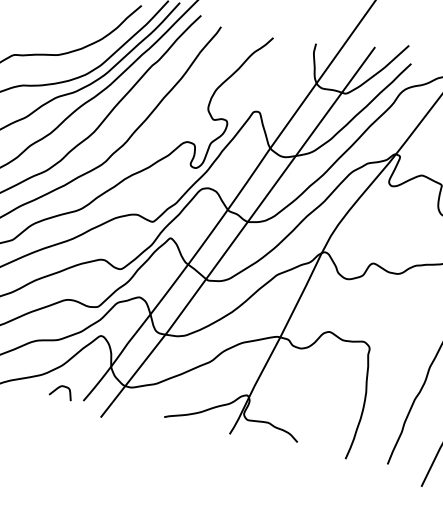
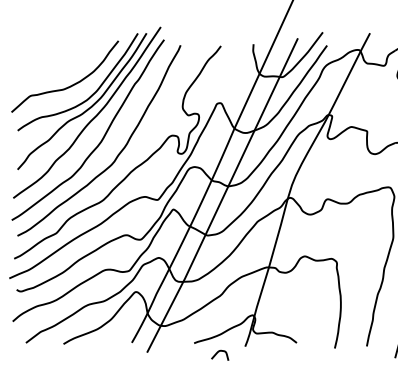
curve: (61, 388) -> (219, 352), moved

